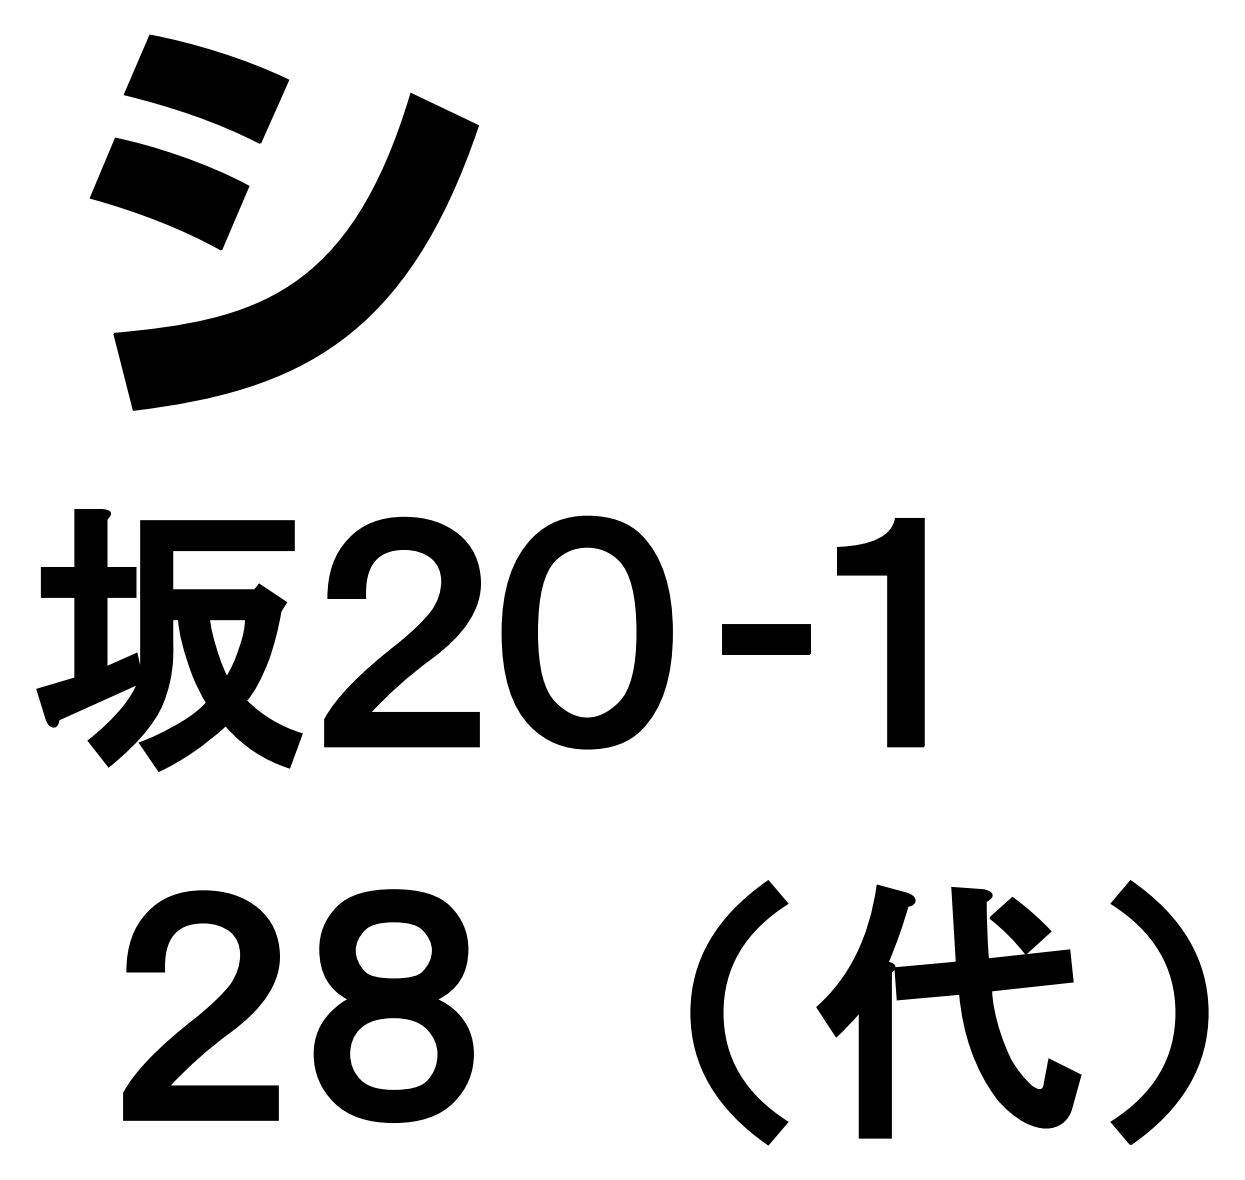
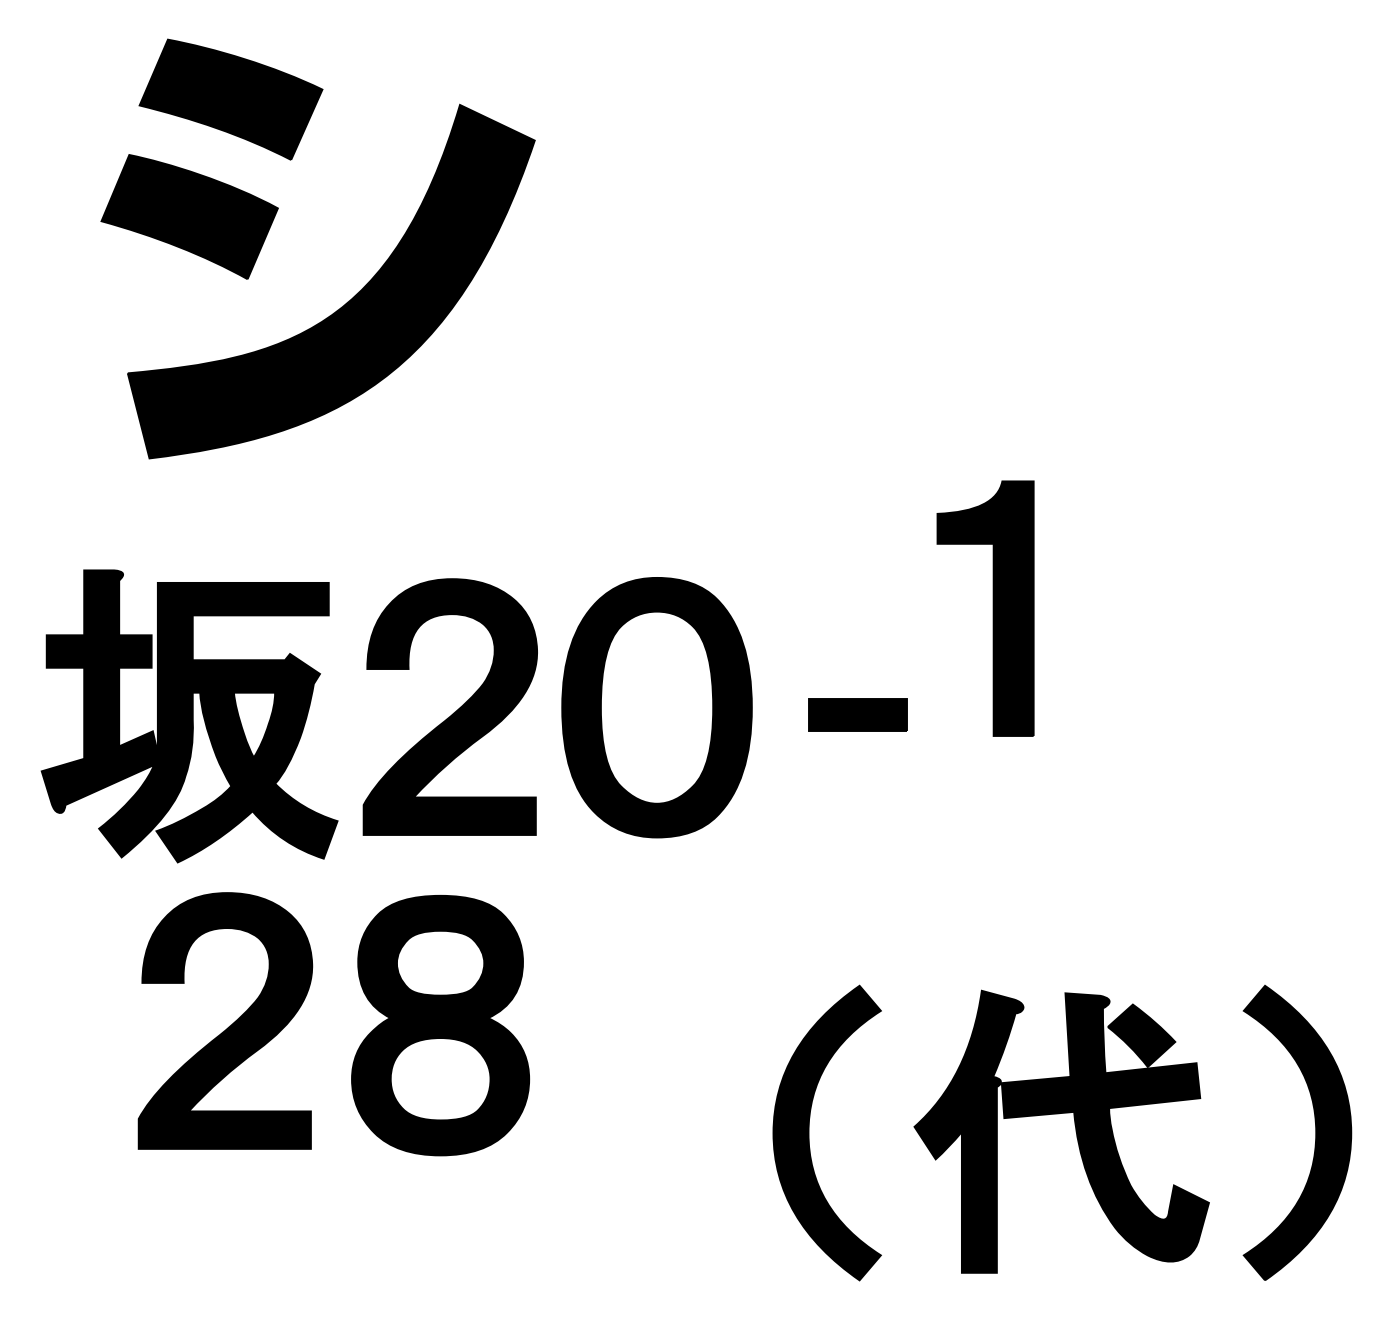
part: (887, 632) -> (992, 608), moved
part: (393, 1006) -> (440, 1025), moved
part: (205, 1009) -> (229, 1025), moved

